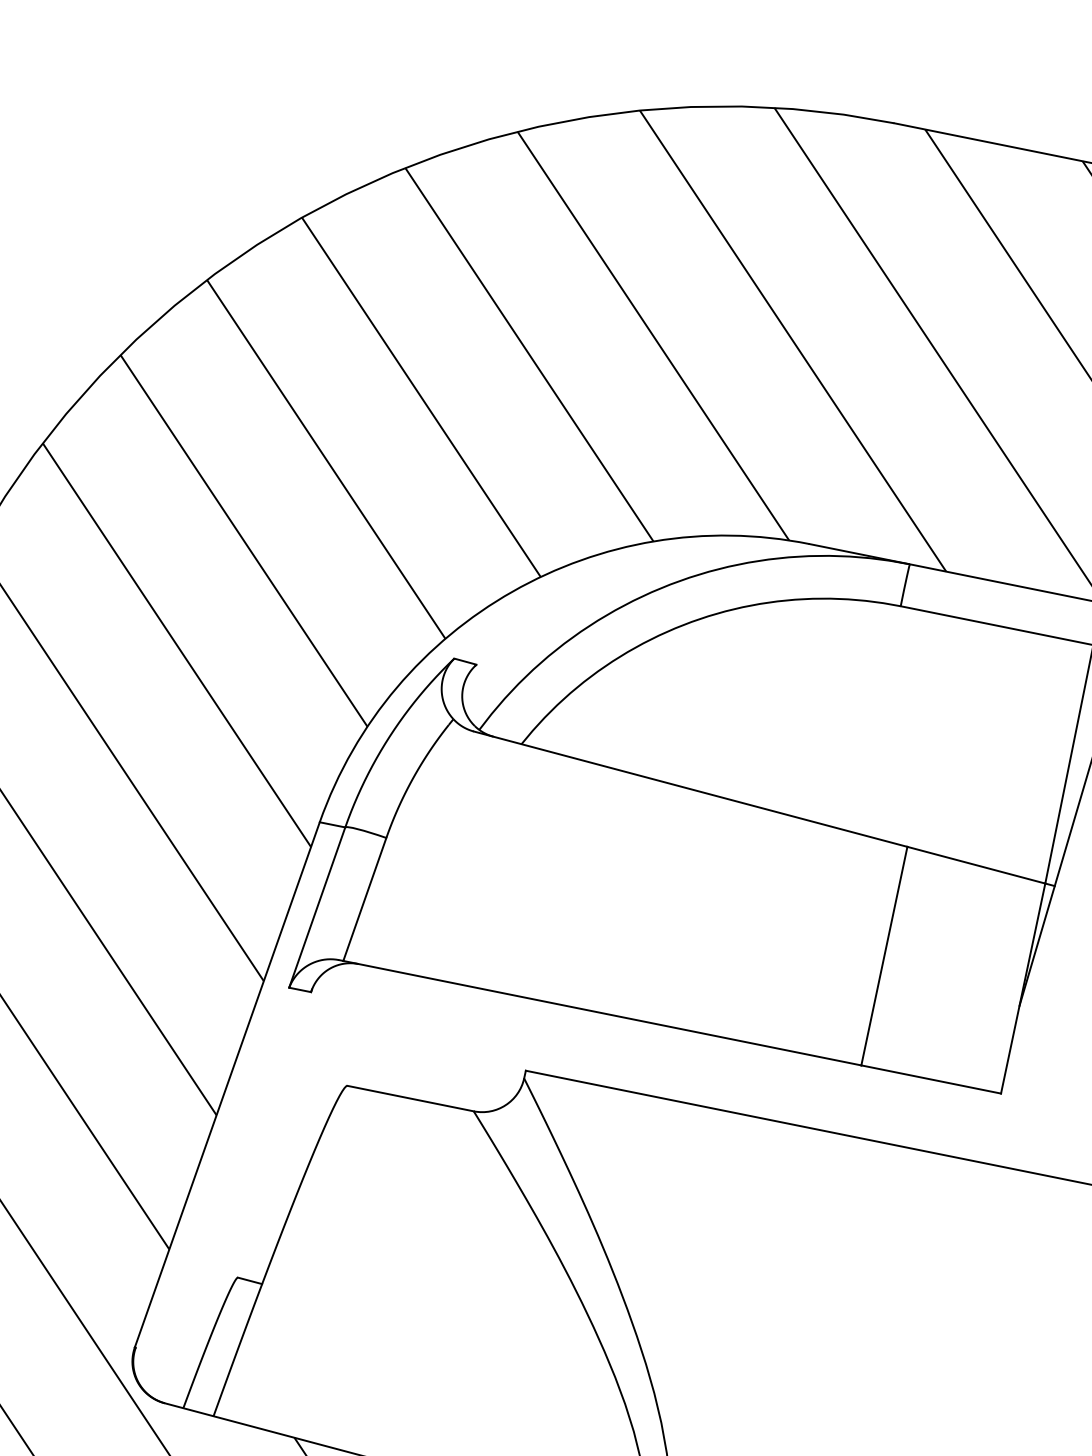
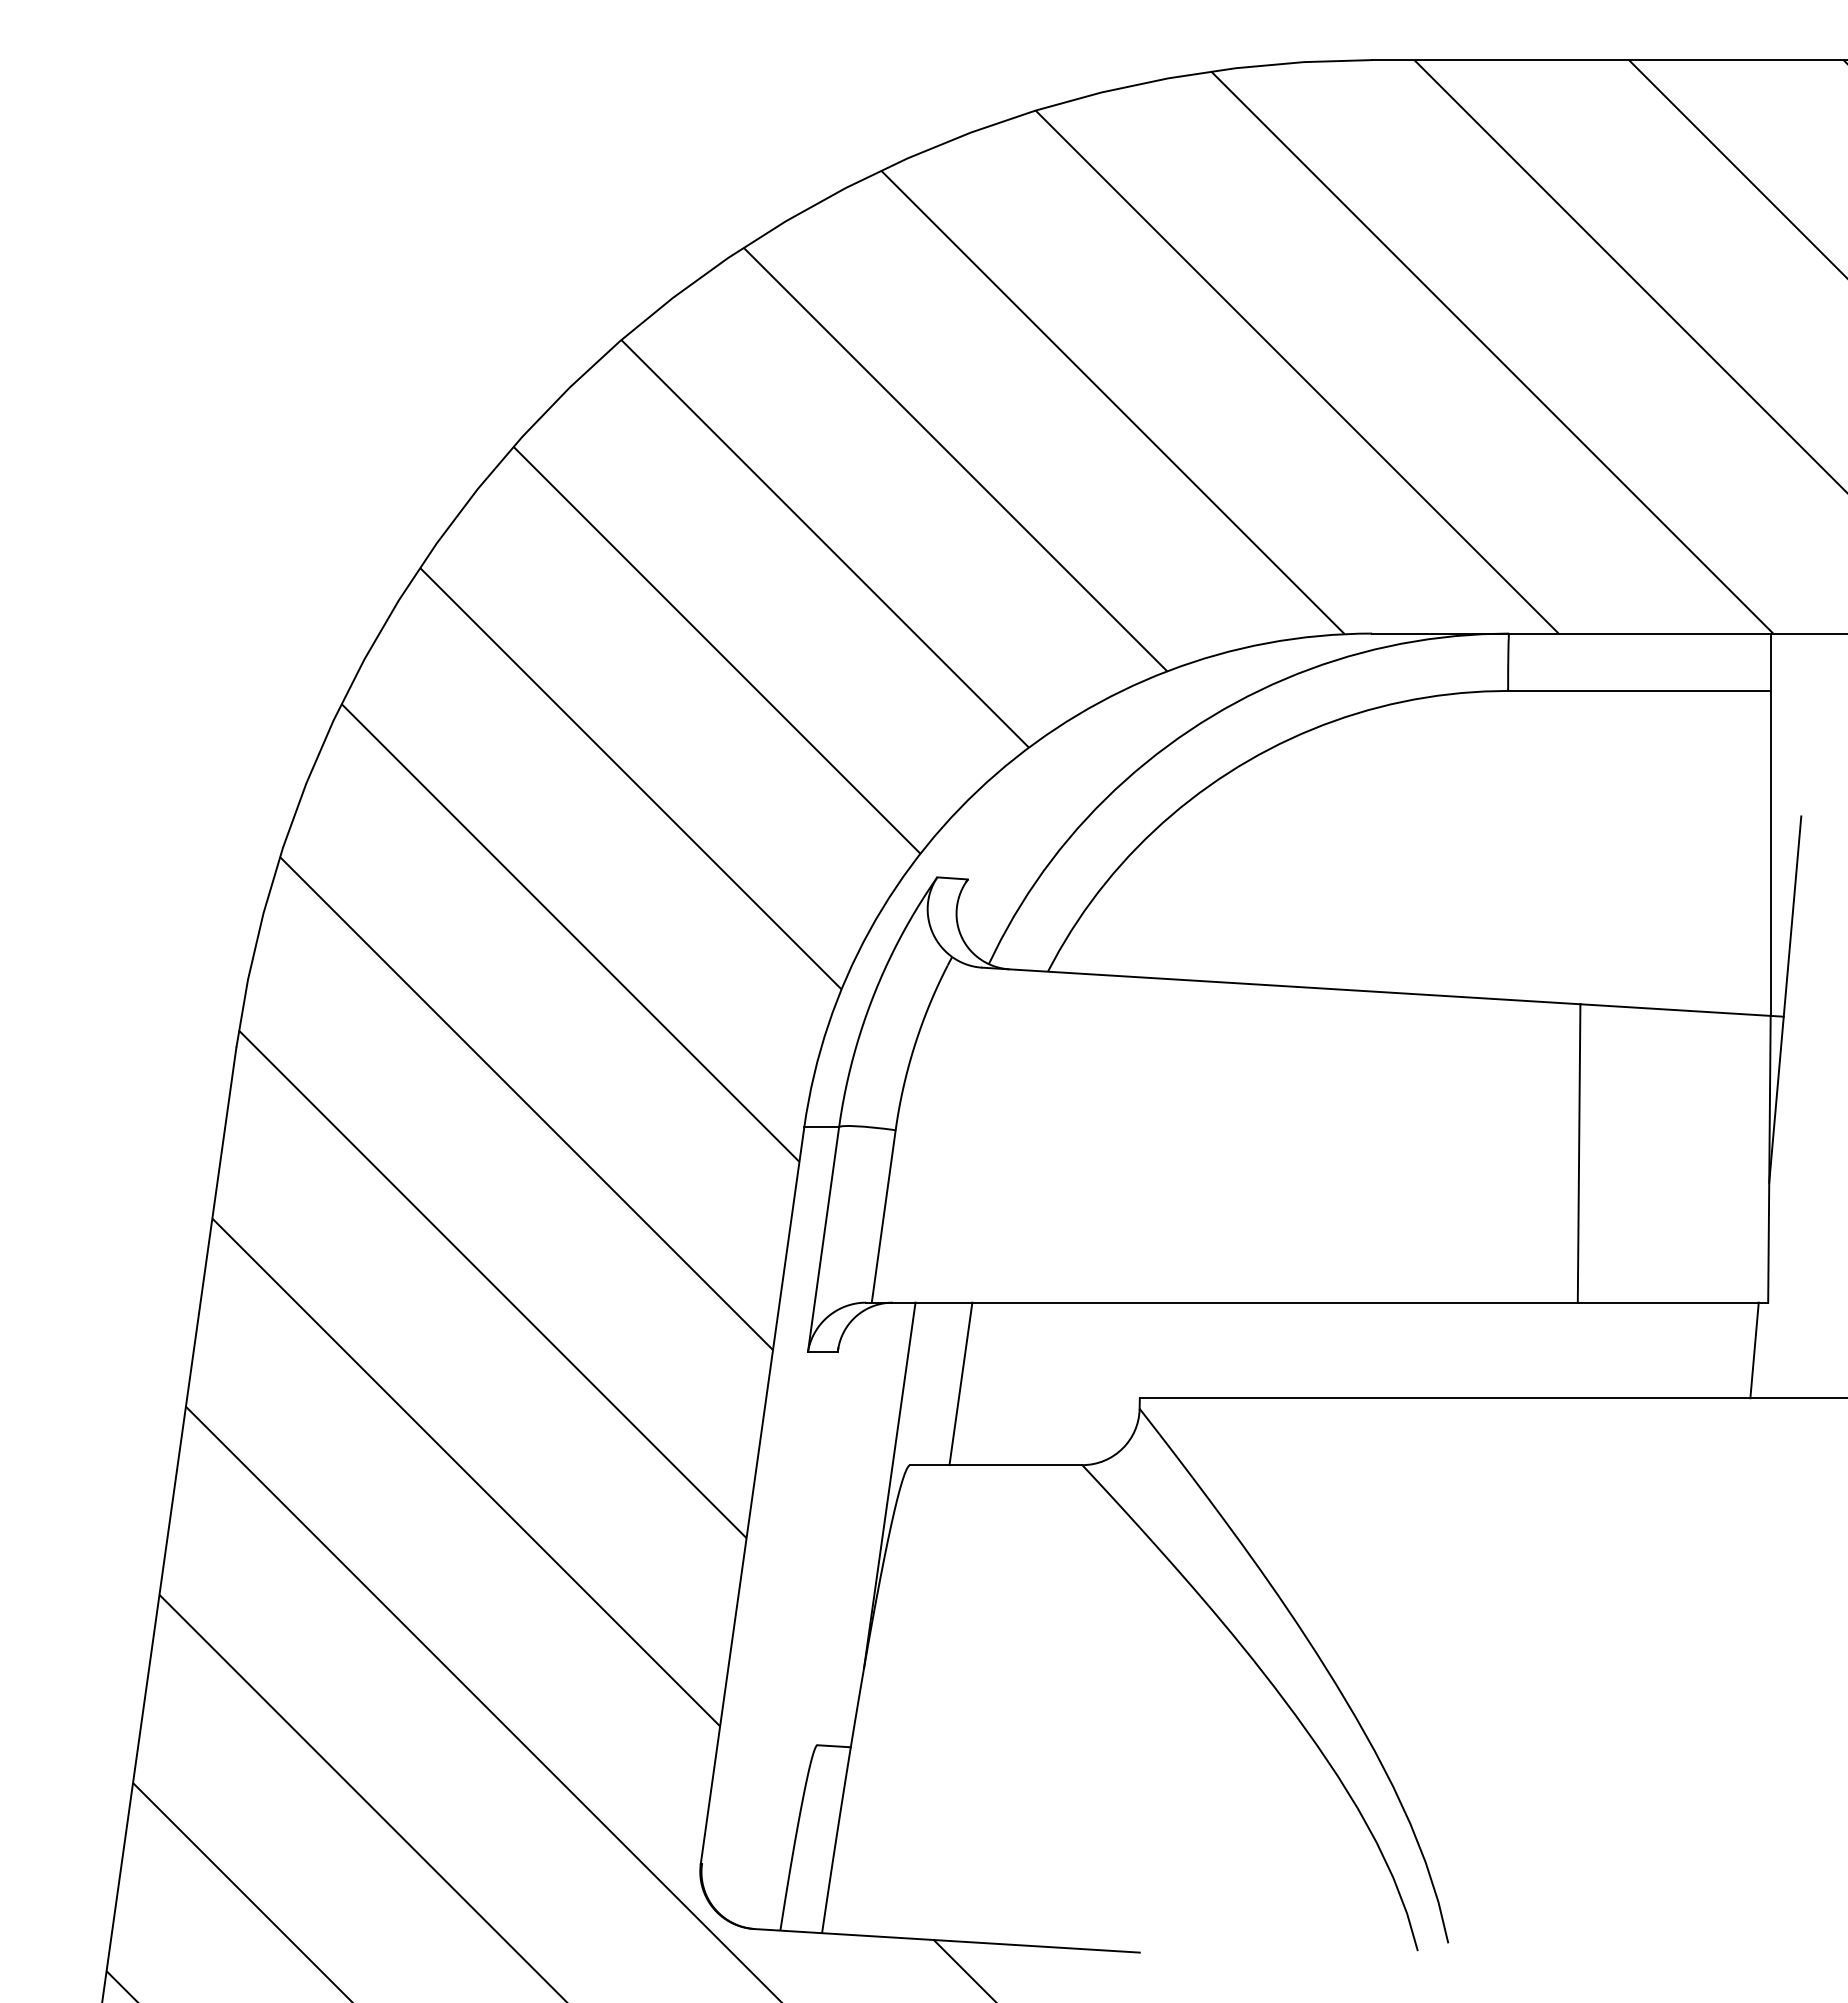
line: (396, 1033) -> (960, 1383), added
line: (329, 1097) -> (889, 1485), added
line: (983, 1126) -> (1754, 1350), added

